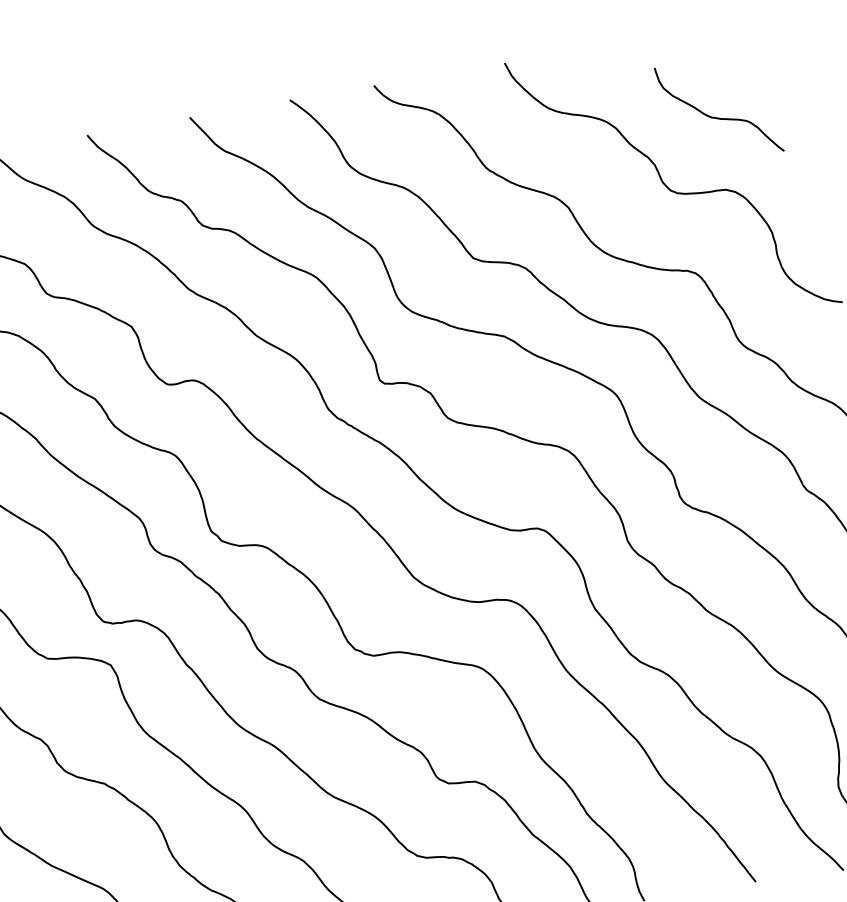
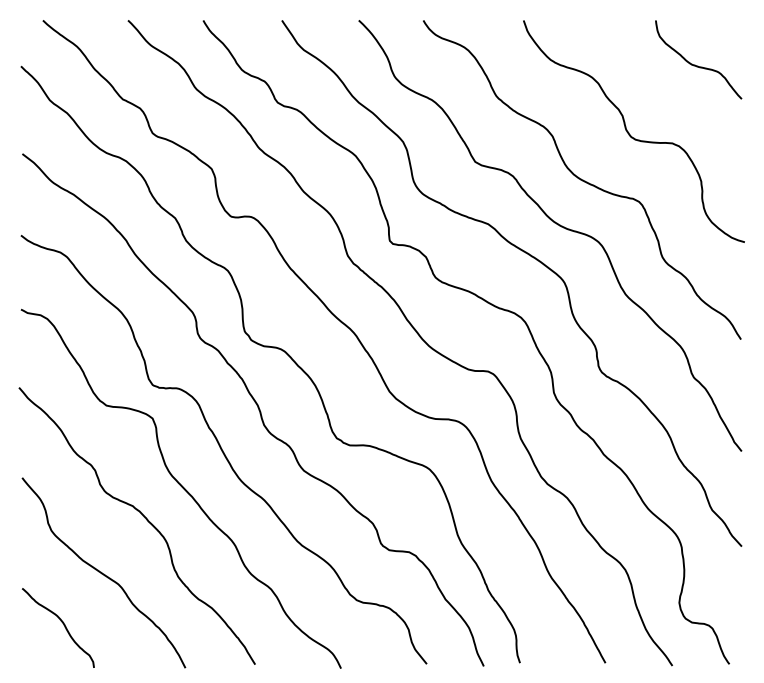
curve: (716, 116) -> (695, 64), moved

